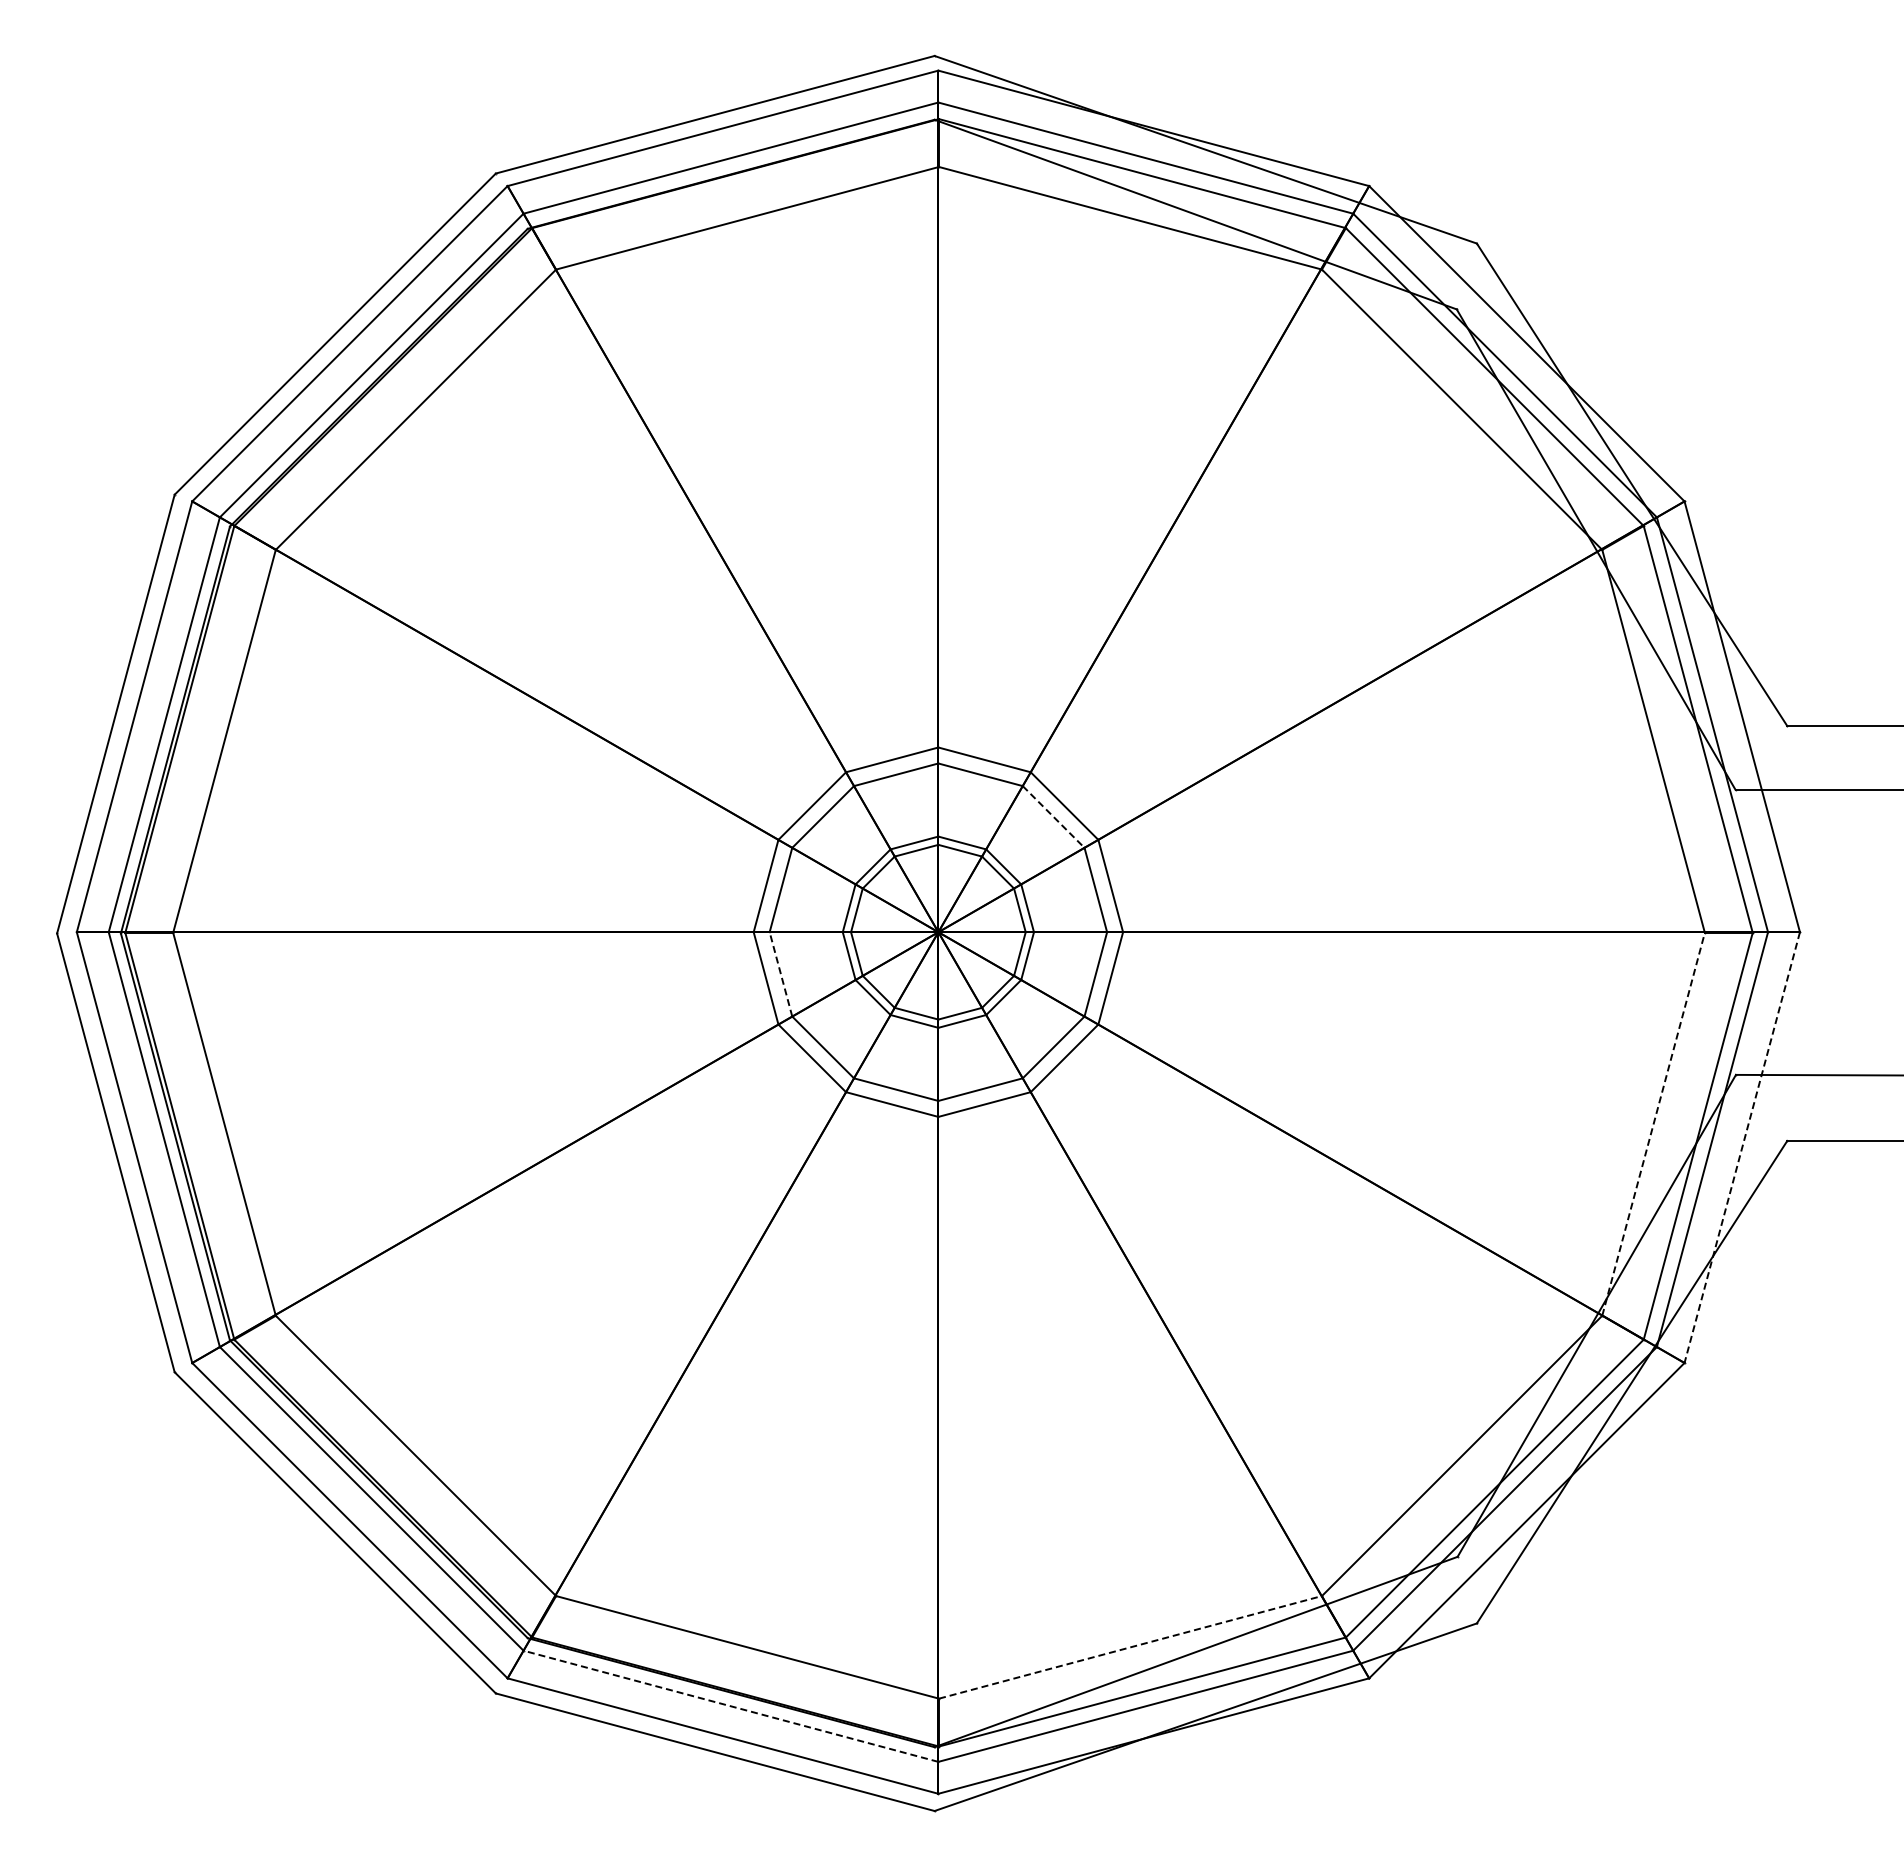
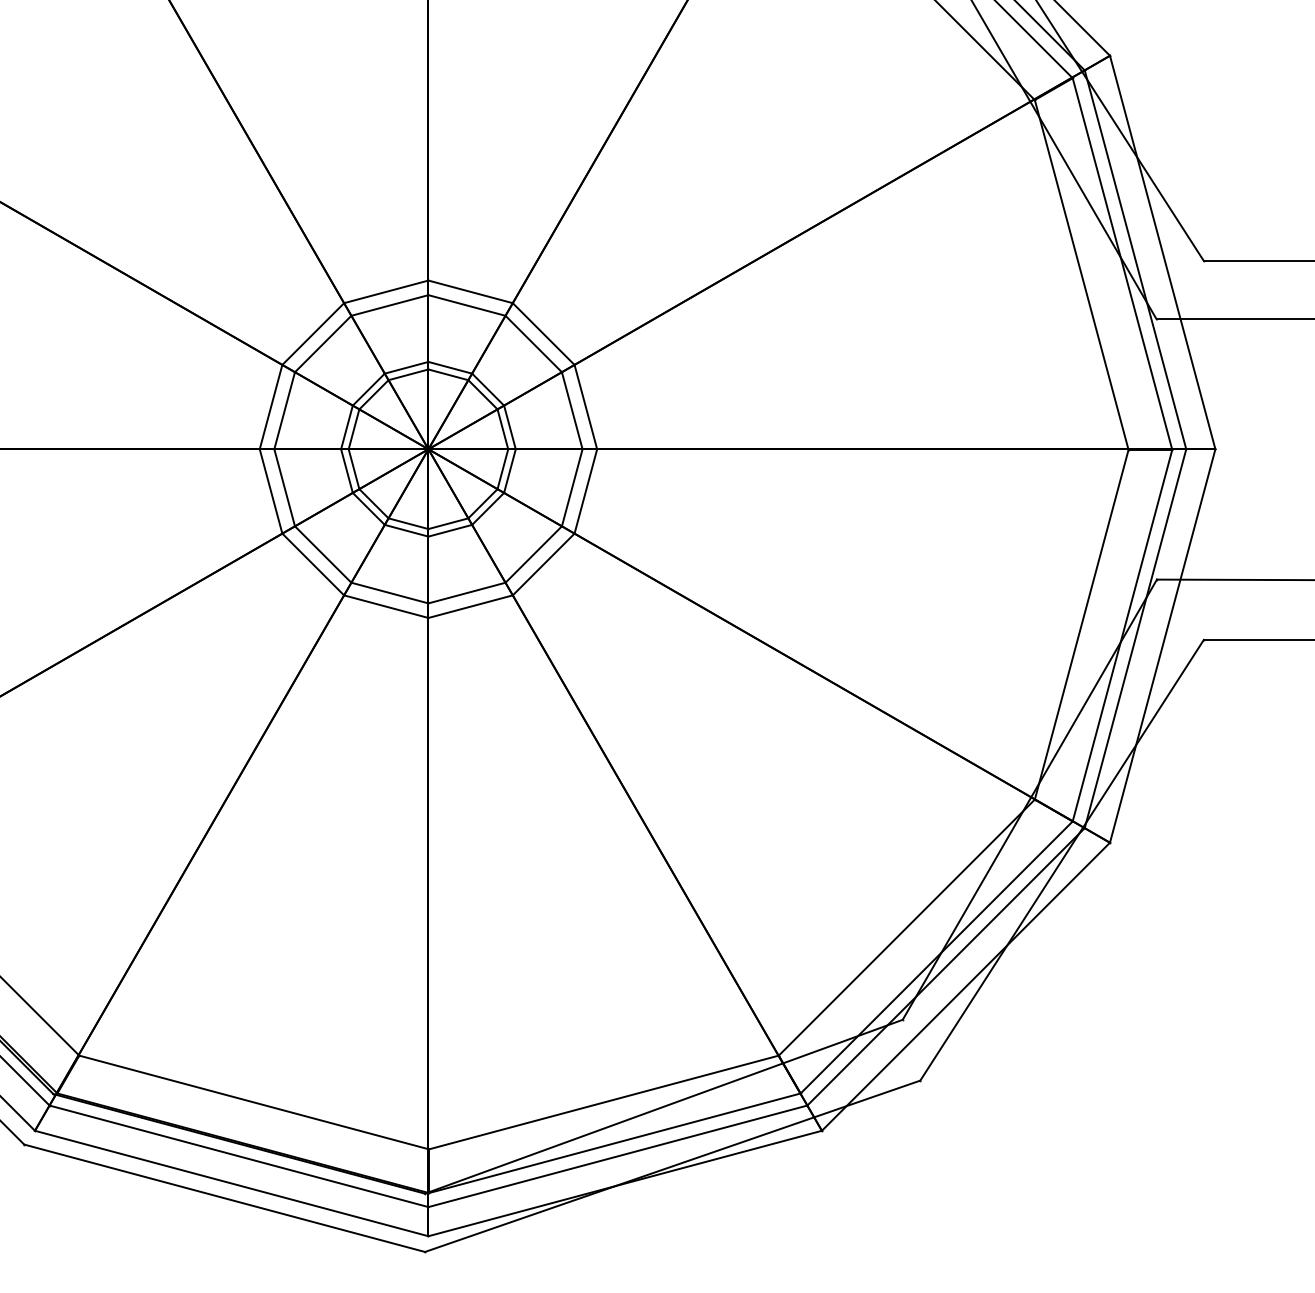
line: (1053, 816) -> (533, 343), dashed -> solid
line: (780, 974) -> (284, 487), dashed -> solid
line: (1653, 1123) -> (1081, 623), dashed -> solid
line: (1742, 1147) -> (1162, 645), dashed -> solid
line: (1130, 1647) -> (603, 1102), dashed -> solid
line: (730, 1706) -> (238, 1156), dashed -> solid

